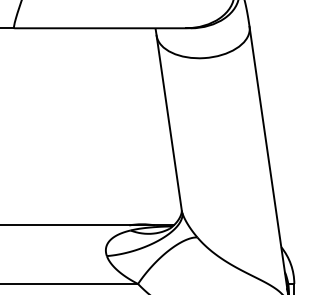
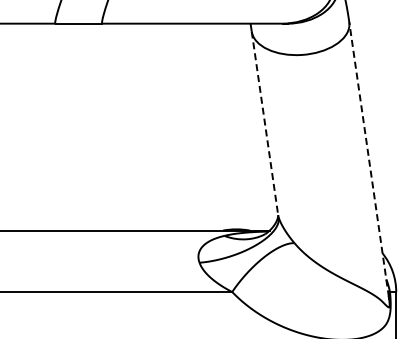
line: (168, 123) -> (264, 123), solid -> dashed
line: (268, 157) -> (369, 159), solid -> dashed

